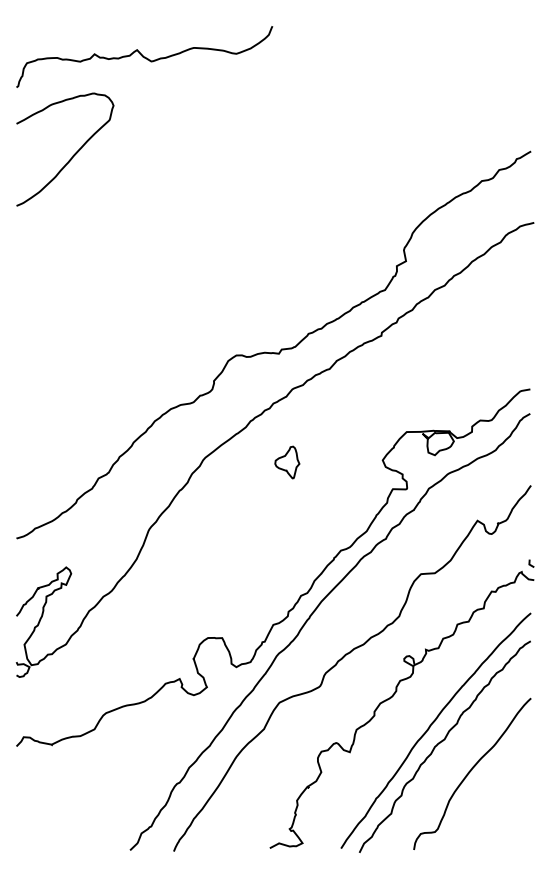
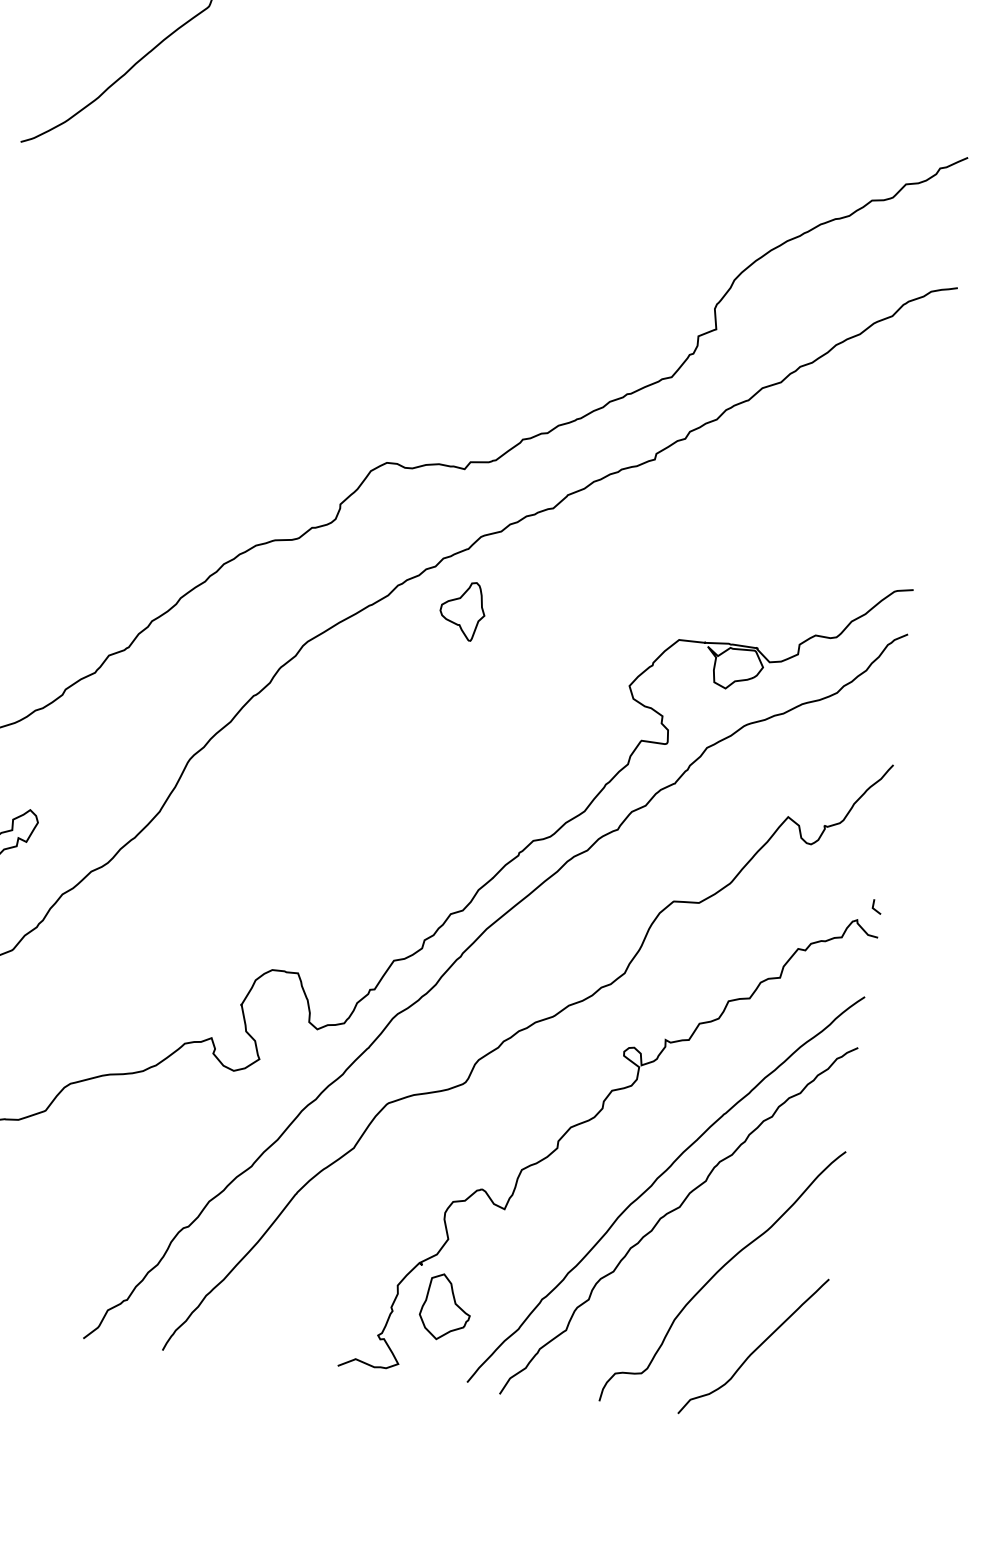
part: (287, 462) -> (463, 610), moved
part: (324, 809) -> (445, 1307), added
curve: (495, 809) -> (756, 1345), added

